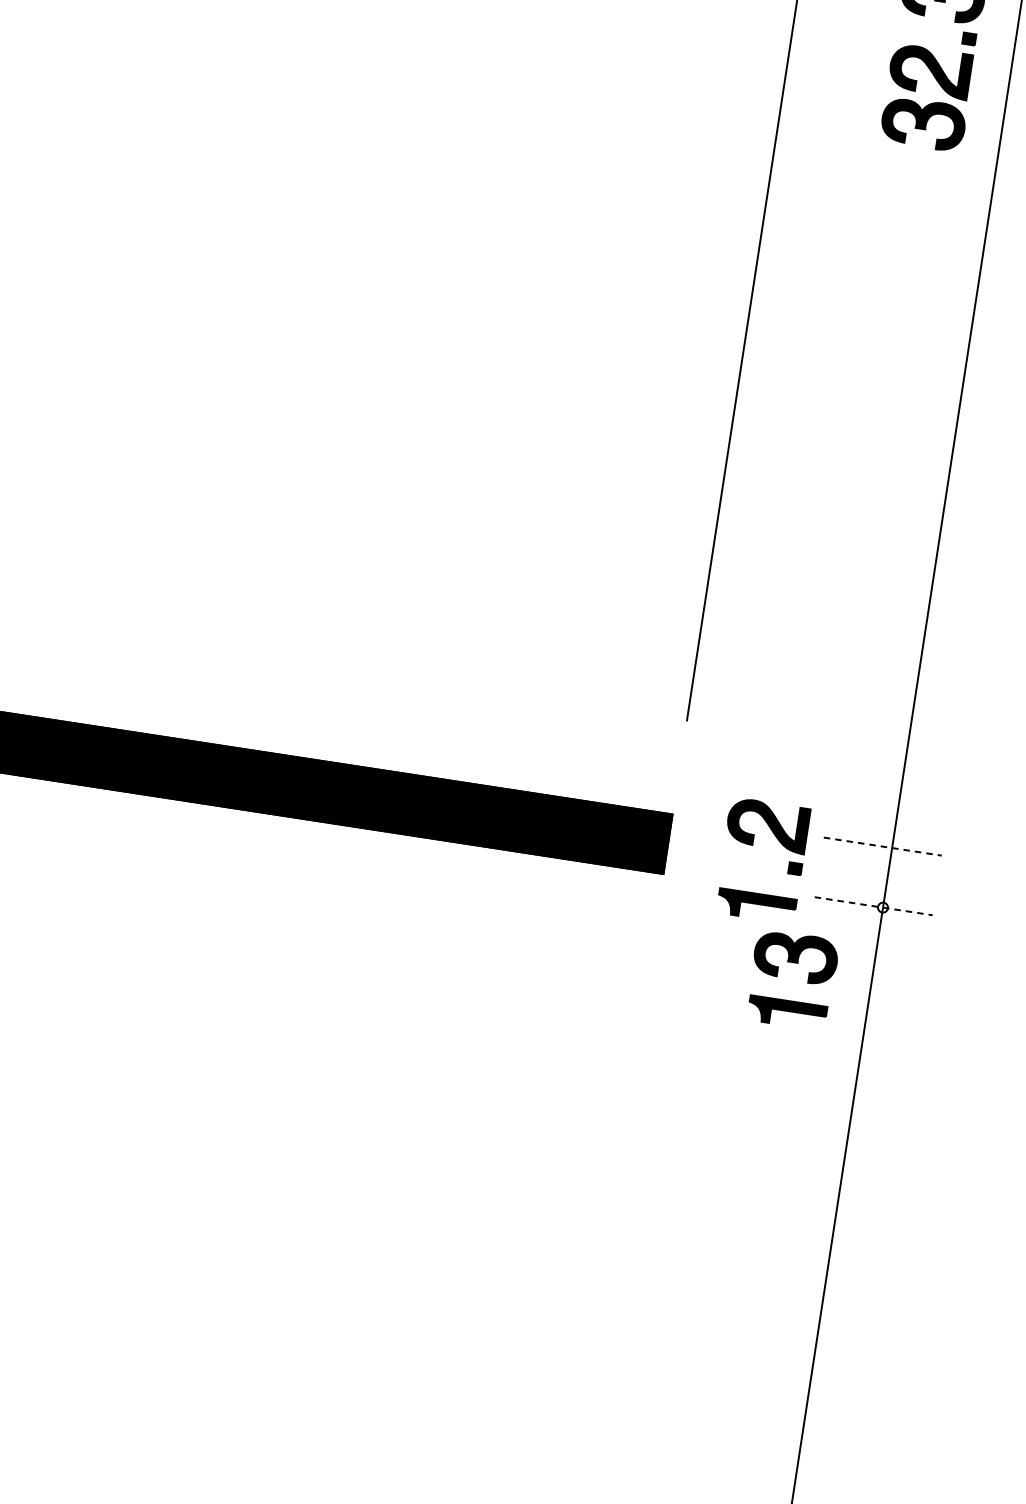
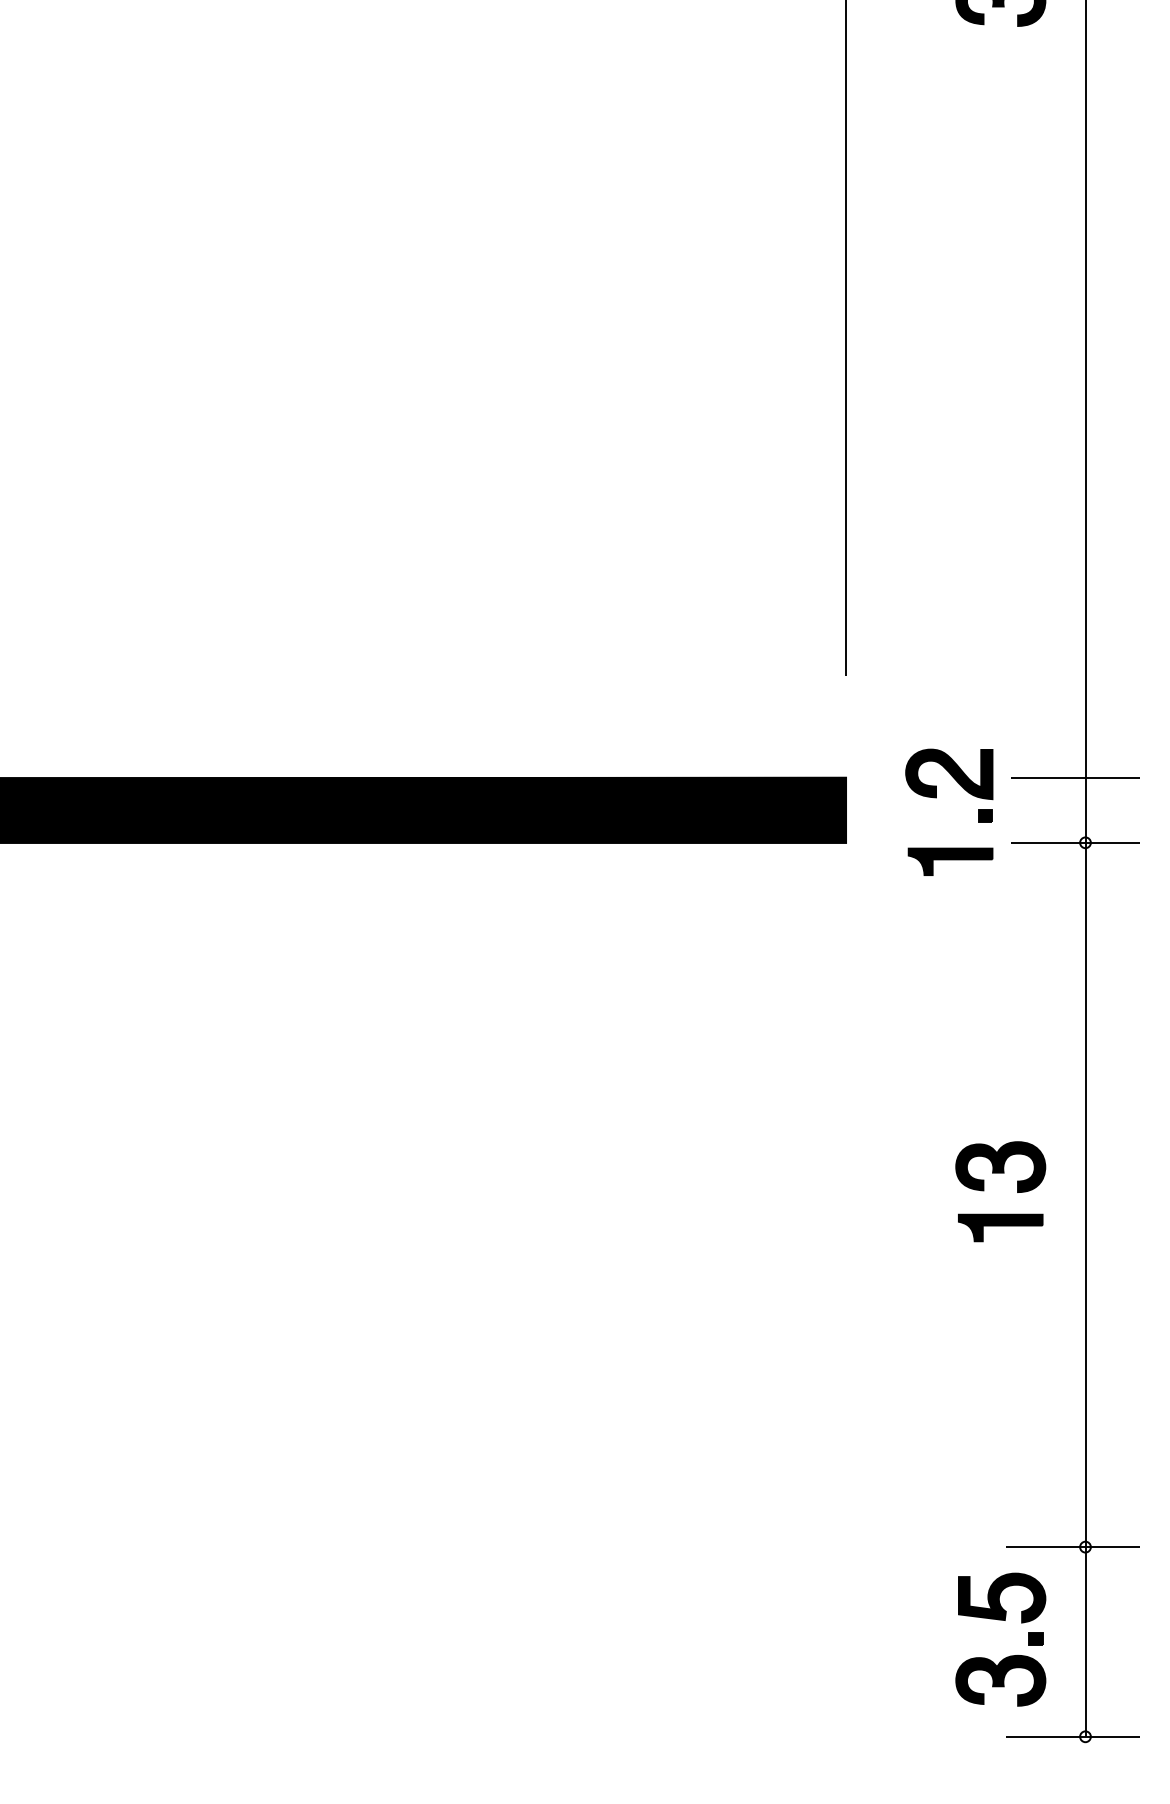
line: (883, 846) -> (1075, 777), dashed -> solid
line: (873, 905) -> (1075, 842), dashed -> solid
part: (777, 977) -> (984, 1191), moved

